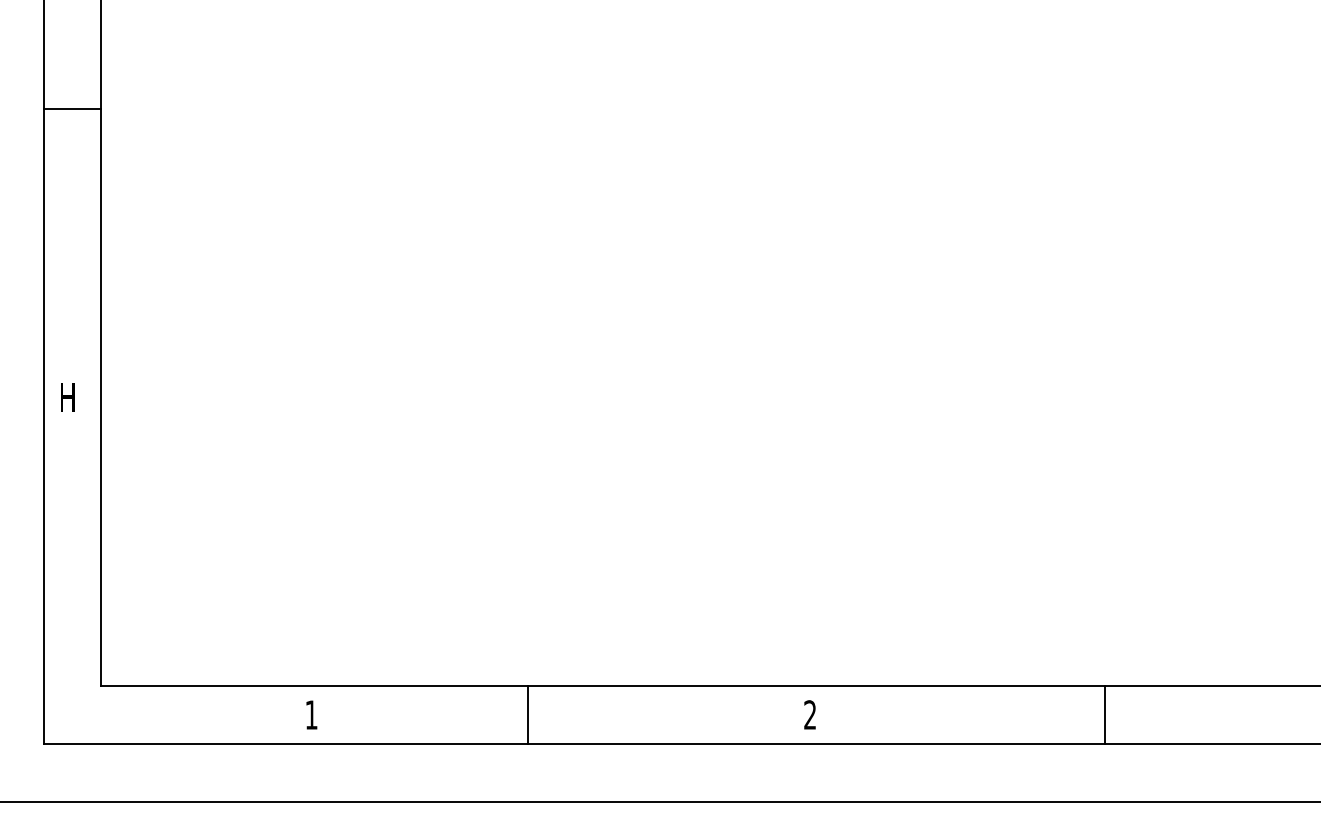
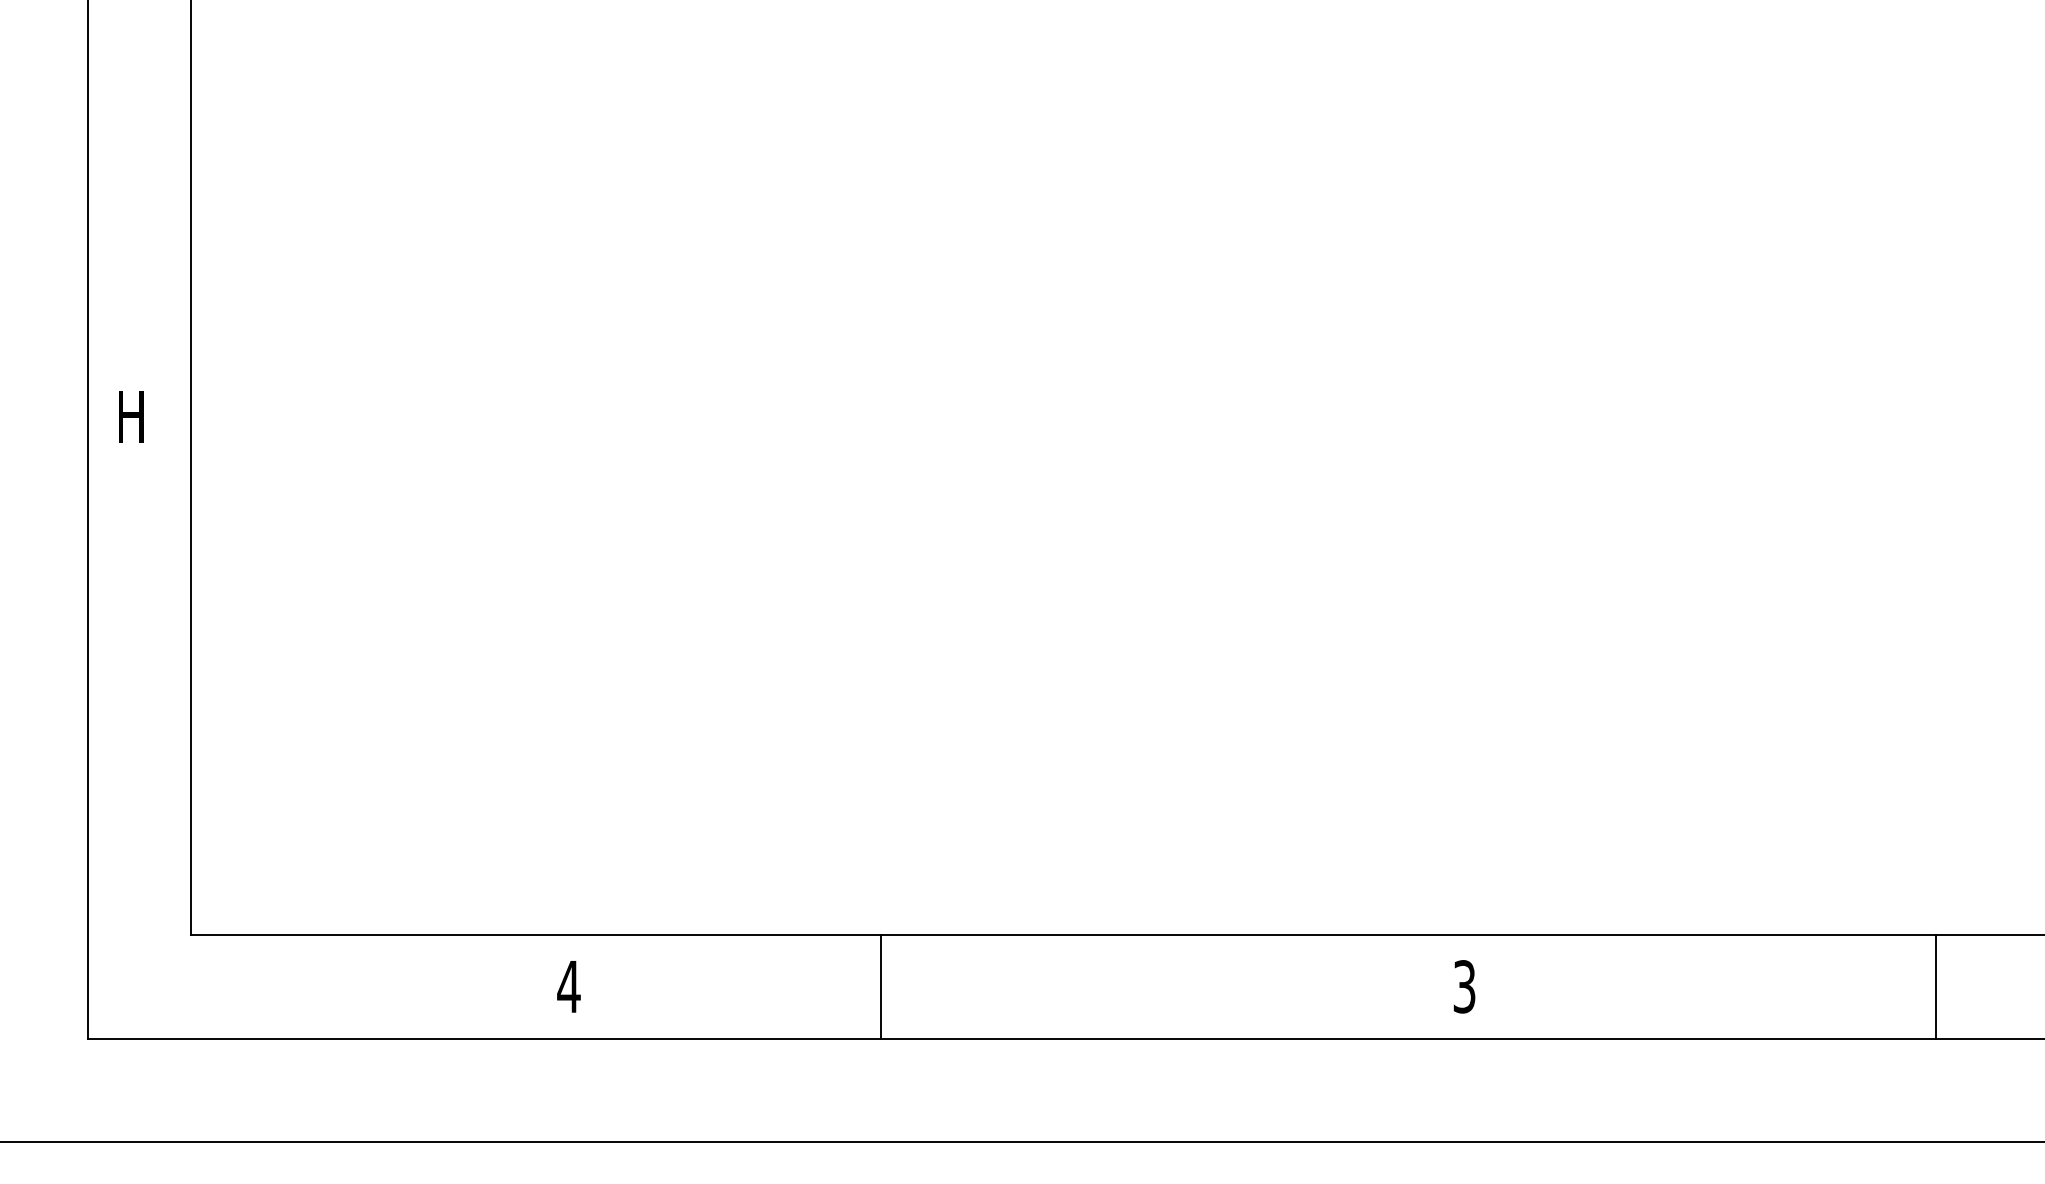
text: (311, 714) -> (568, 985), 1 -> 4
line: (528, 714) -> (881, 985), moved
text: (810, 714) -> (1464, 985), 2 -> 3
line: (1104, 714) -> (1935, 985), moved

